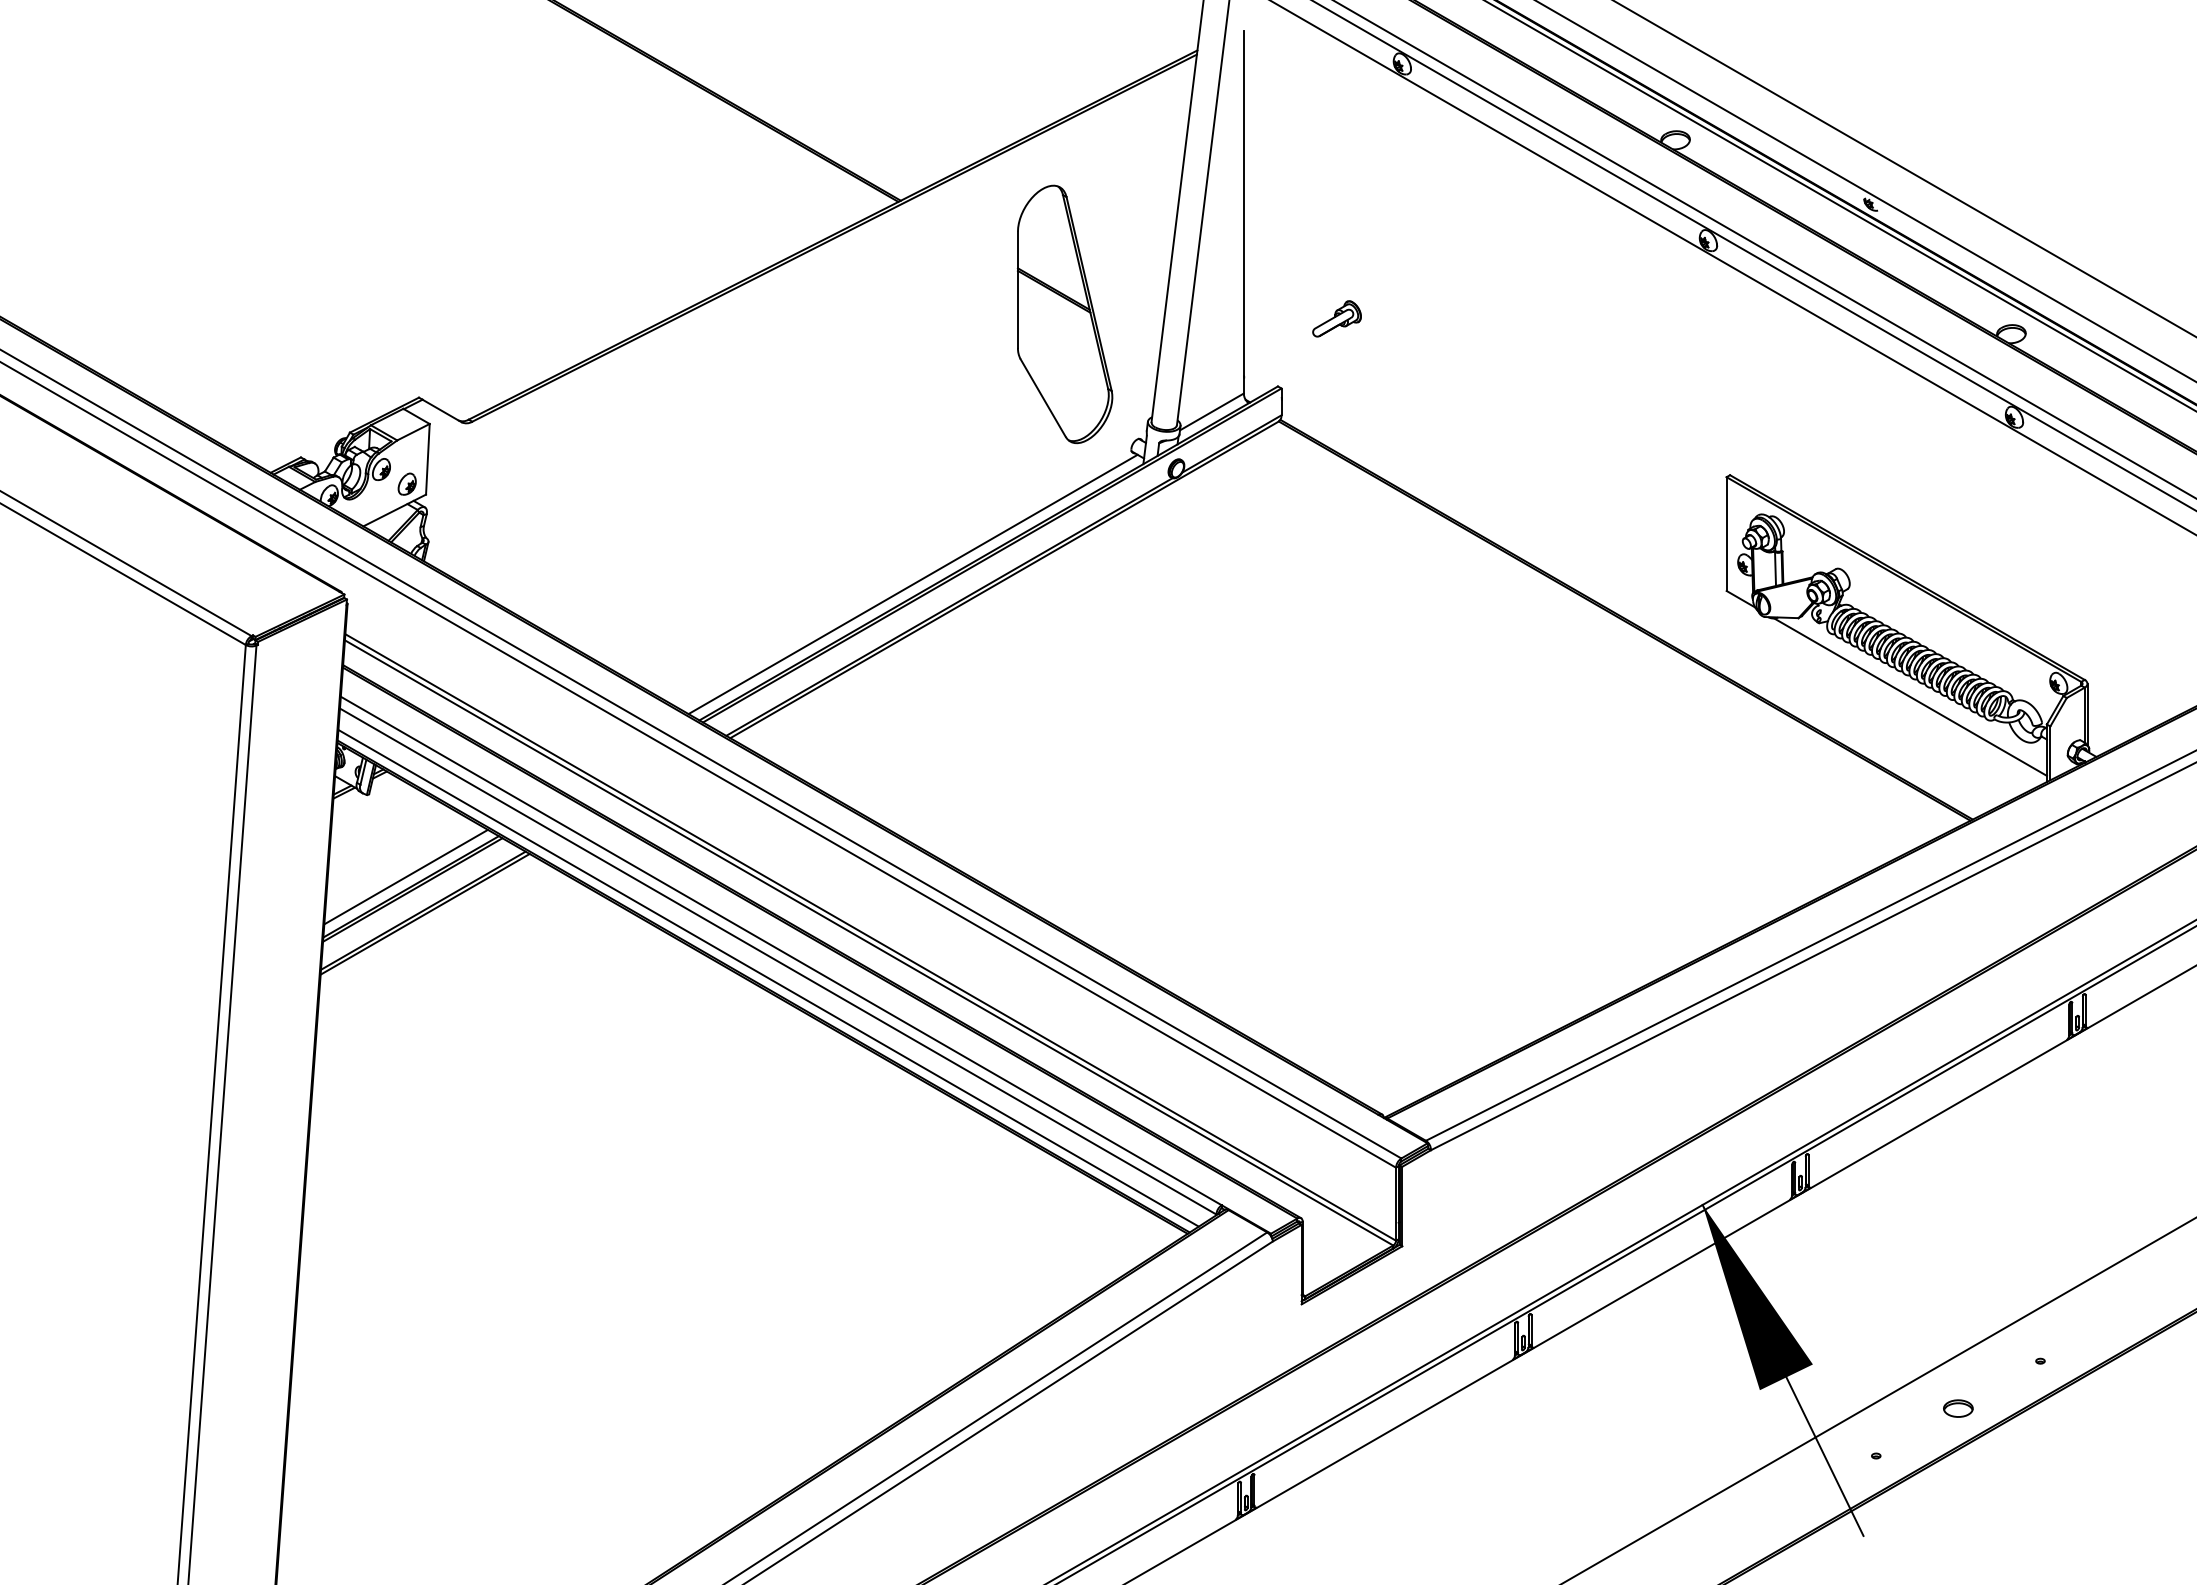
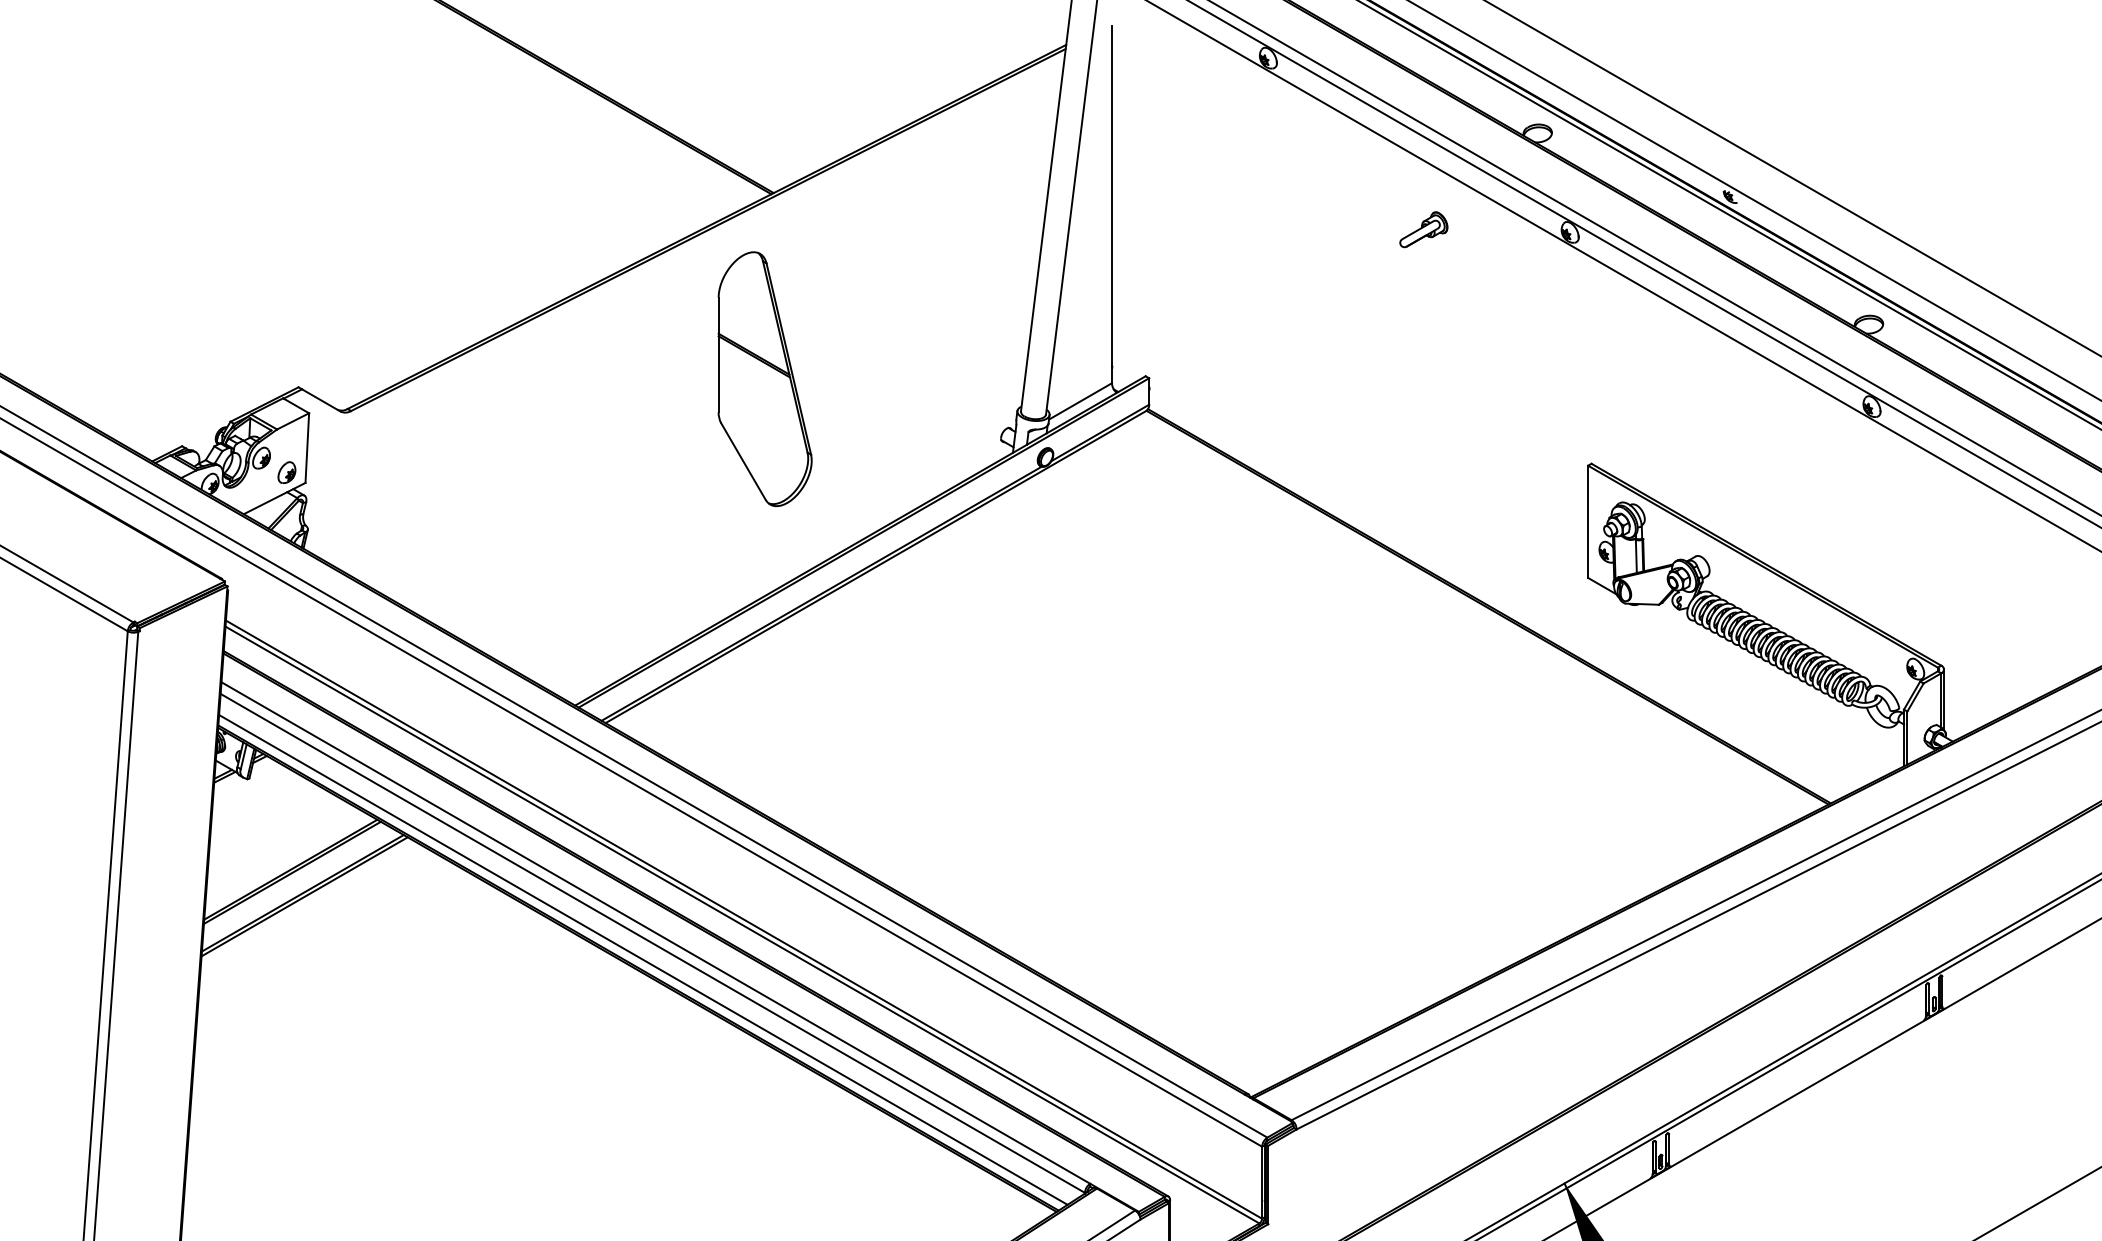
part: (1064, 314) -> (764, 379), moved
part: (1336, 318) -> (1423, 229), moved
line: (912, 584) -> (785, 571), removed
line: (1910, 696) -> (1769, 682), removed
line: (405, 876) -> (285, 859), removed

